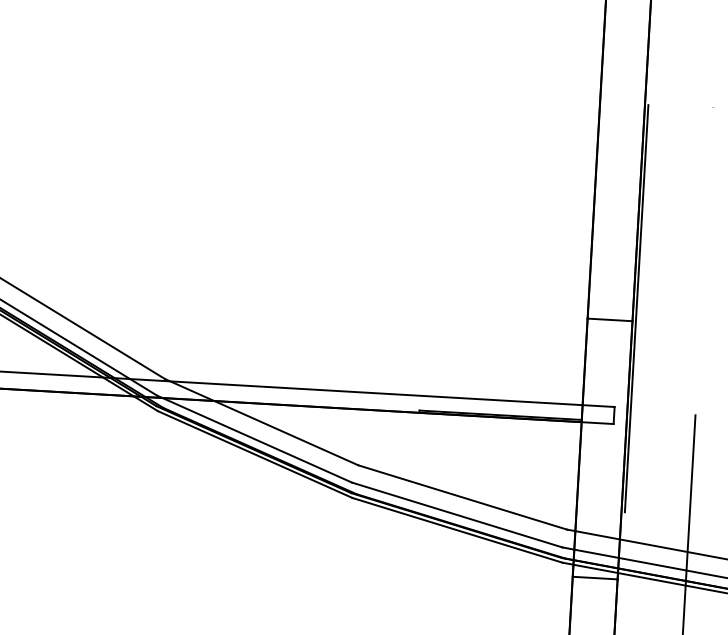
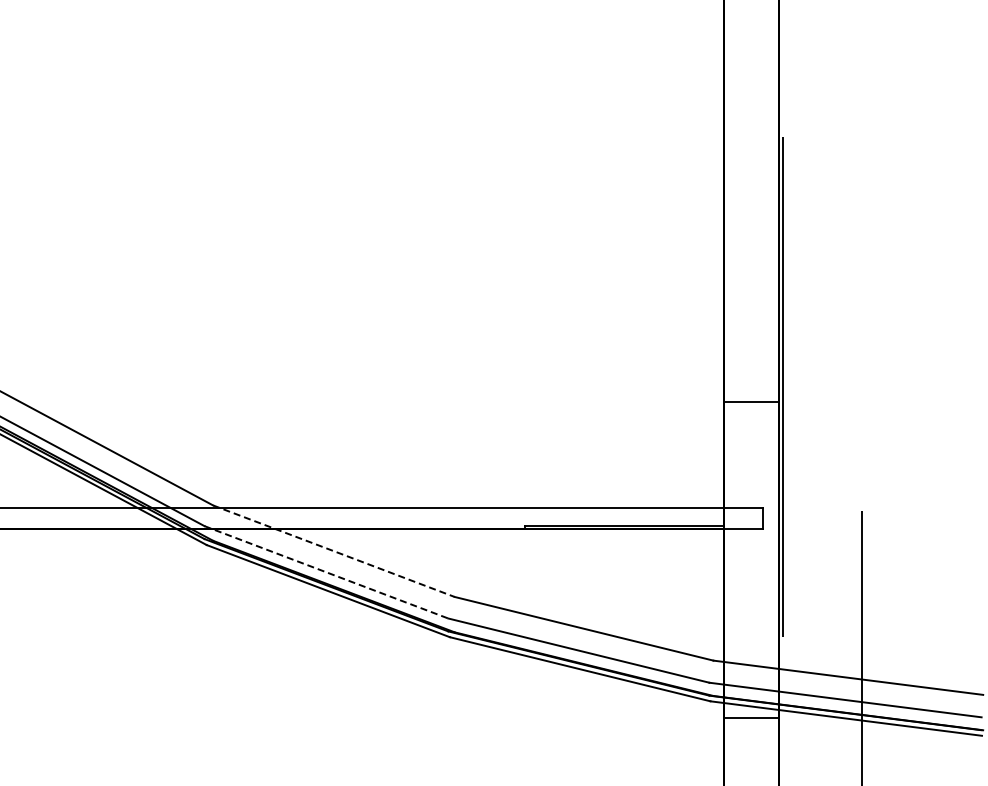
line: (262, 422) -> (334, 551), solid -> dashed
line: (254, 439) -> (326, 572), solid -> dashed

